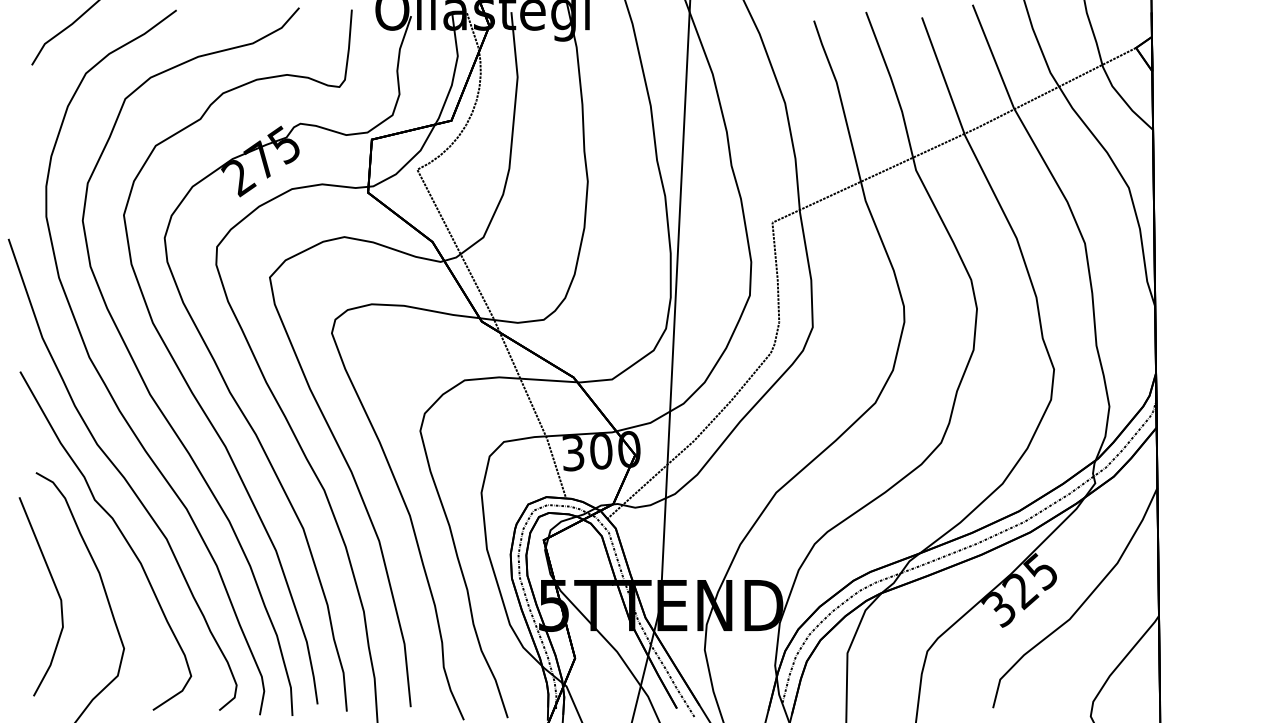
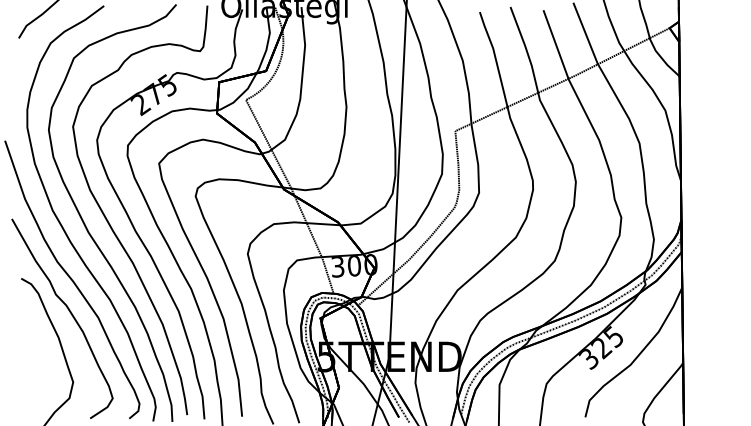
line: (55, 589) -> (32, 347), removed

